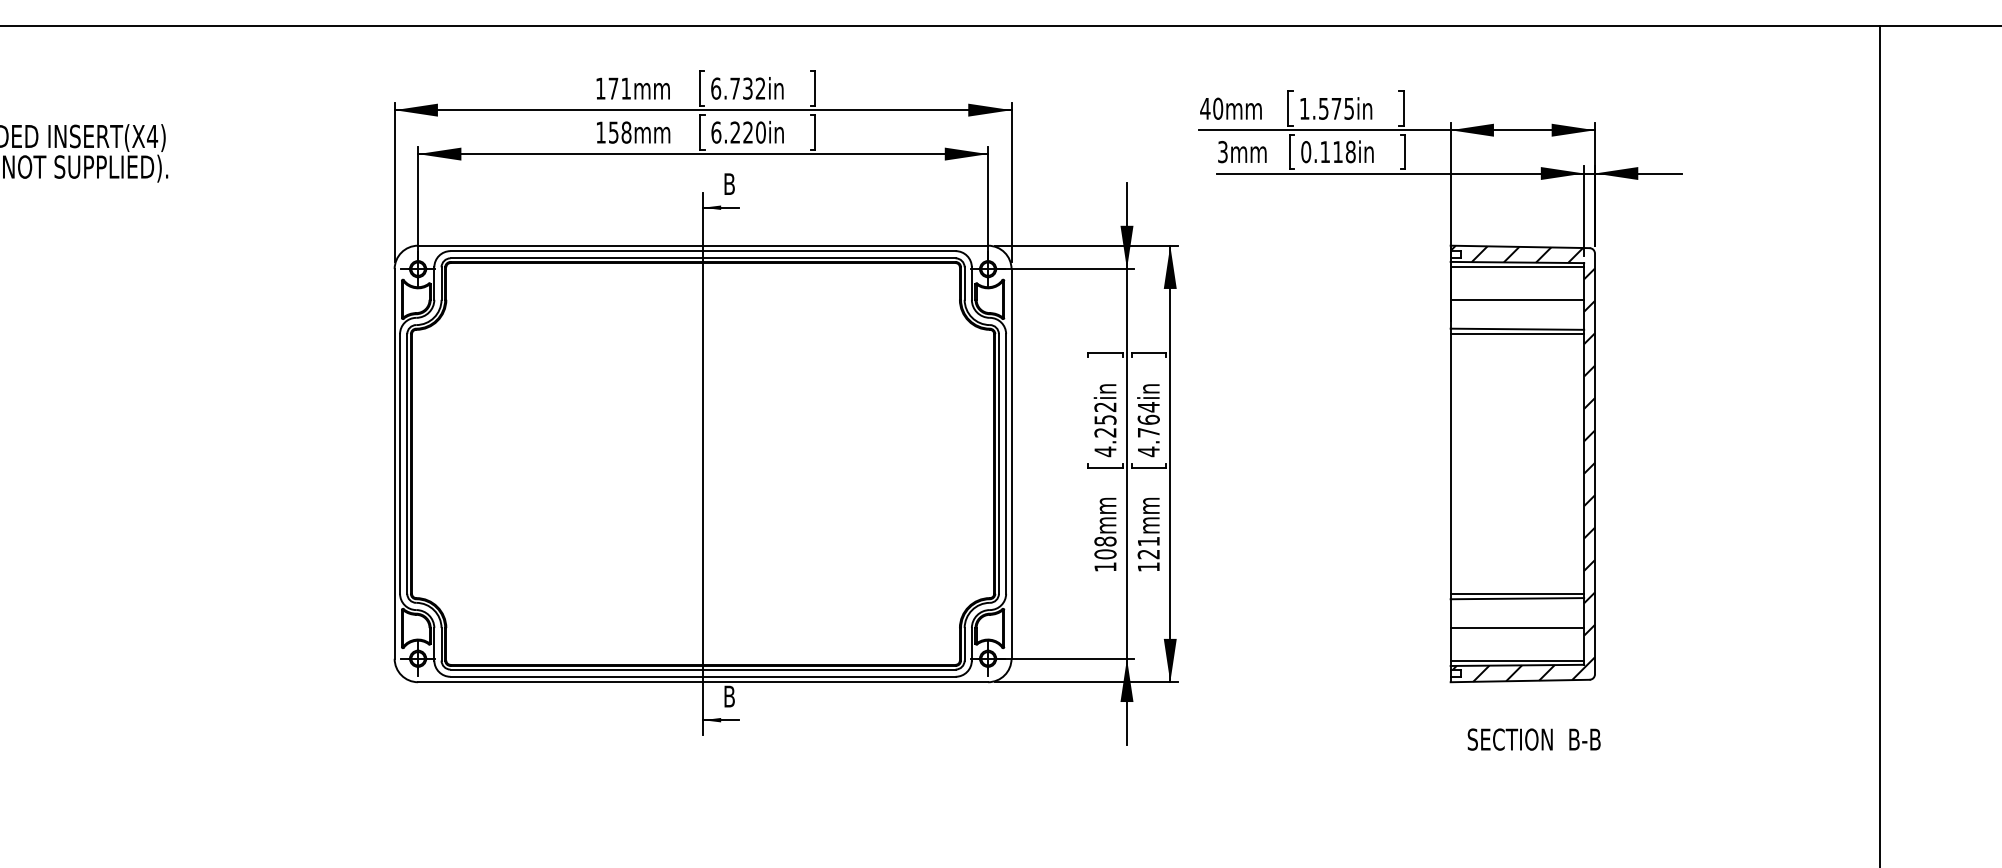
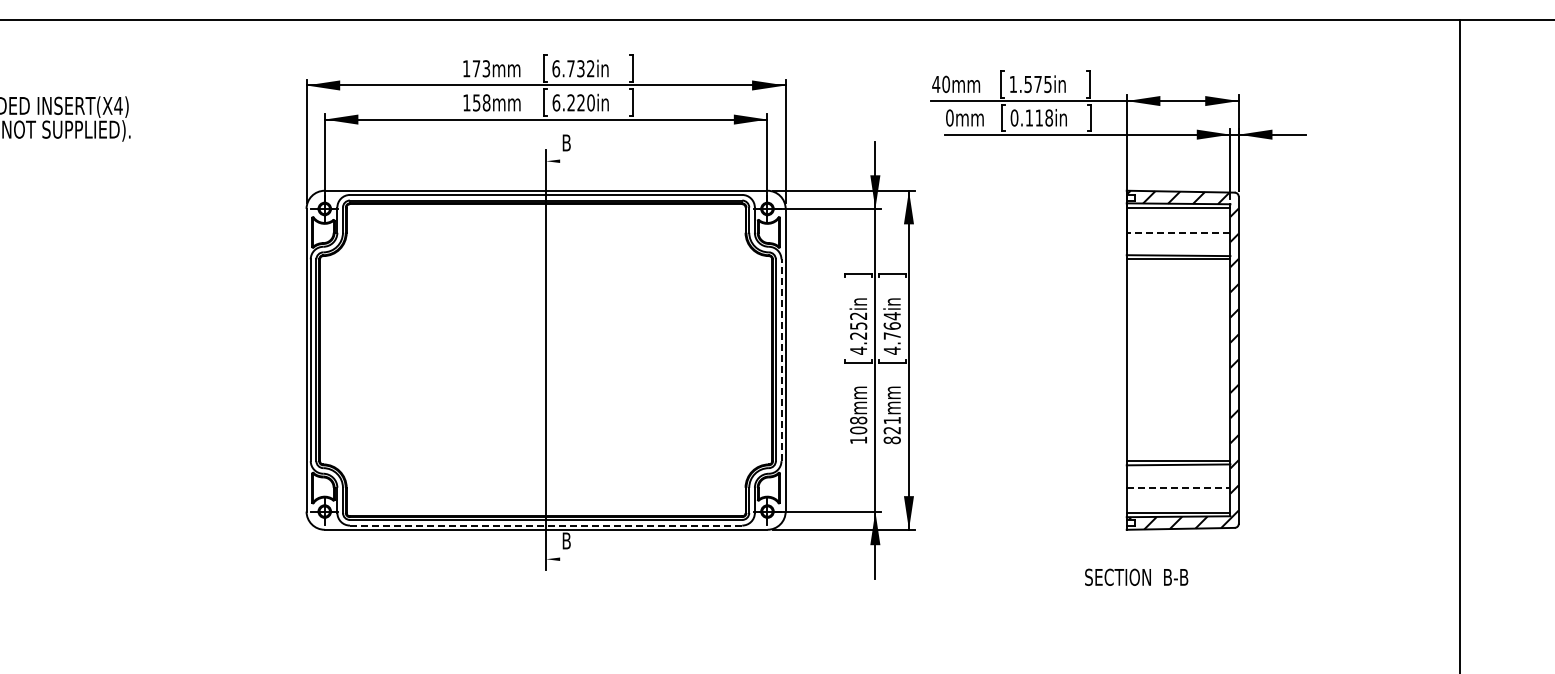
text: (626, 88) -> (486, 68), 171mm -> 173mm
text: (1222, 151) -> (949, 117), 3mm -> 0mm
line: (721, 208) -> (560, 161), removed
line: (1517, 299) -> (1178, 232), solid -> dashed
line: (1006, 464) -> (781, 360), solid -> dashed
text: (1147, 567) -> (891, 440), 121mm -> 821mm
line: (1517, 627) -> (1178, 487), solid -> dashed
line: (703, 676) -> (546, 525), solid -> dashed
line: (721, 720) -> (560, 559), removed
text: (1534, 738) -> (1136, 576), moved

